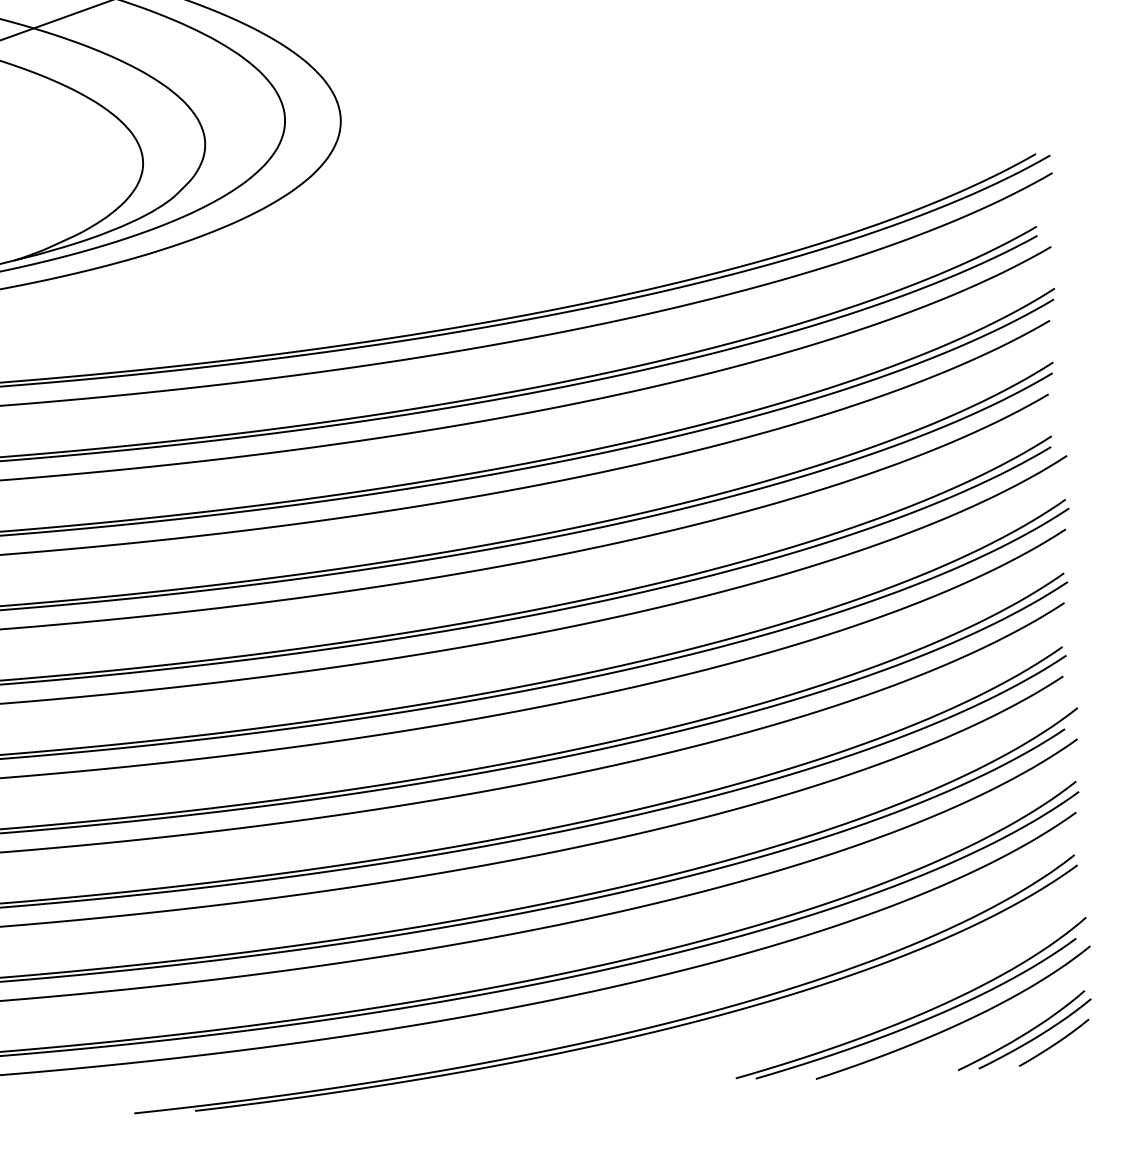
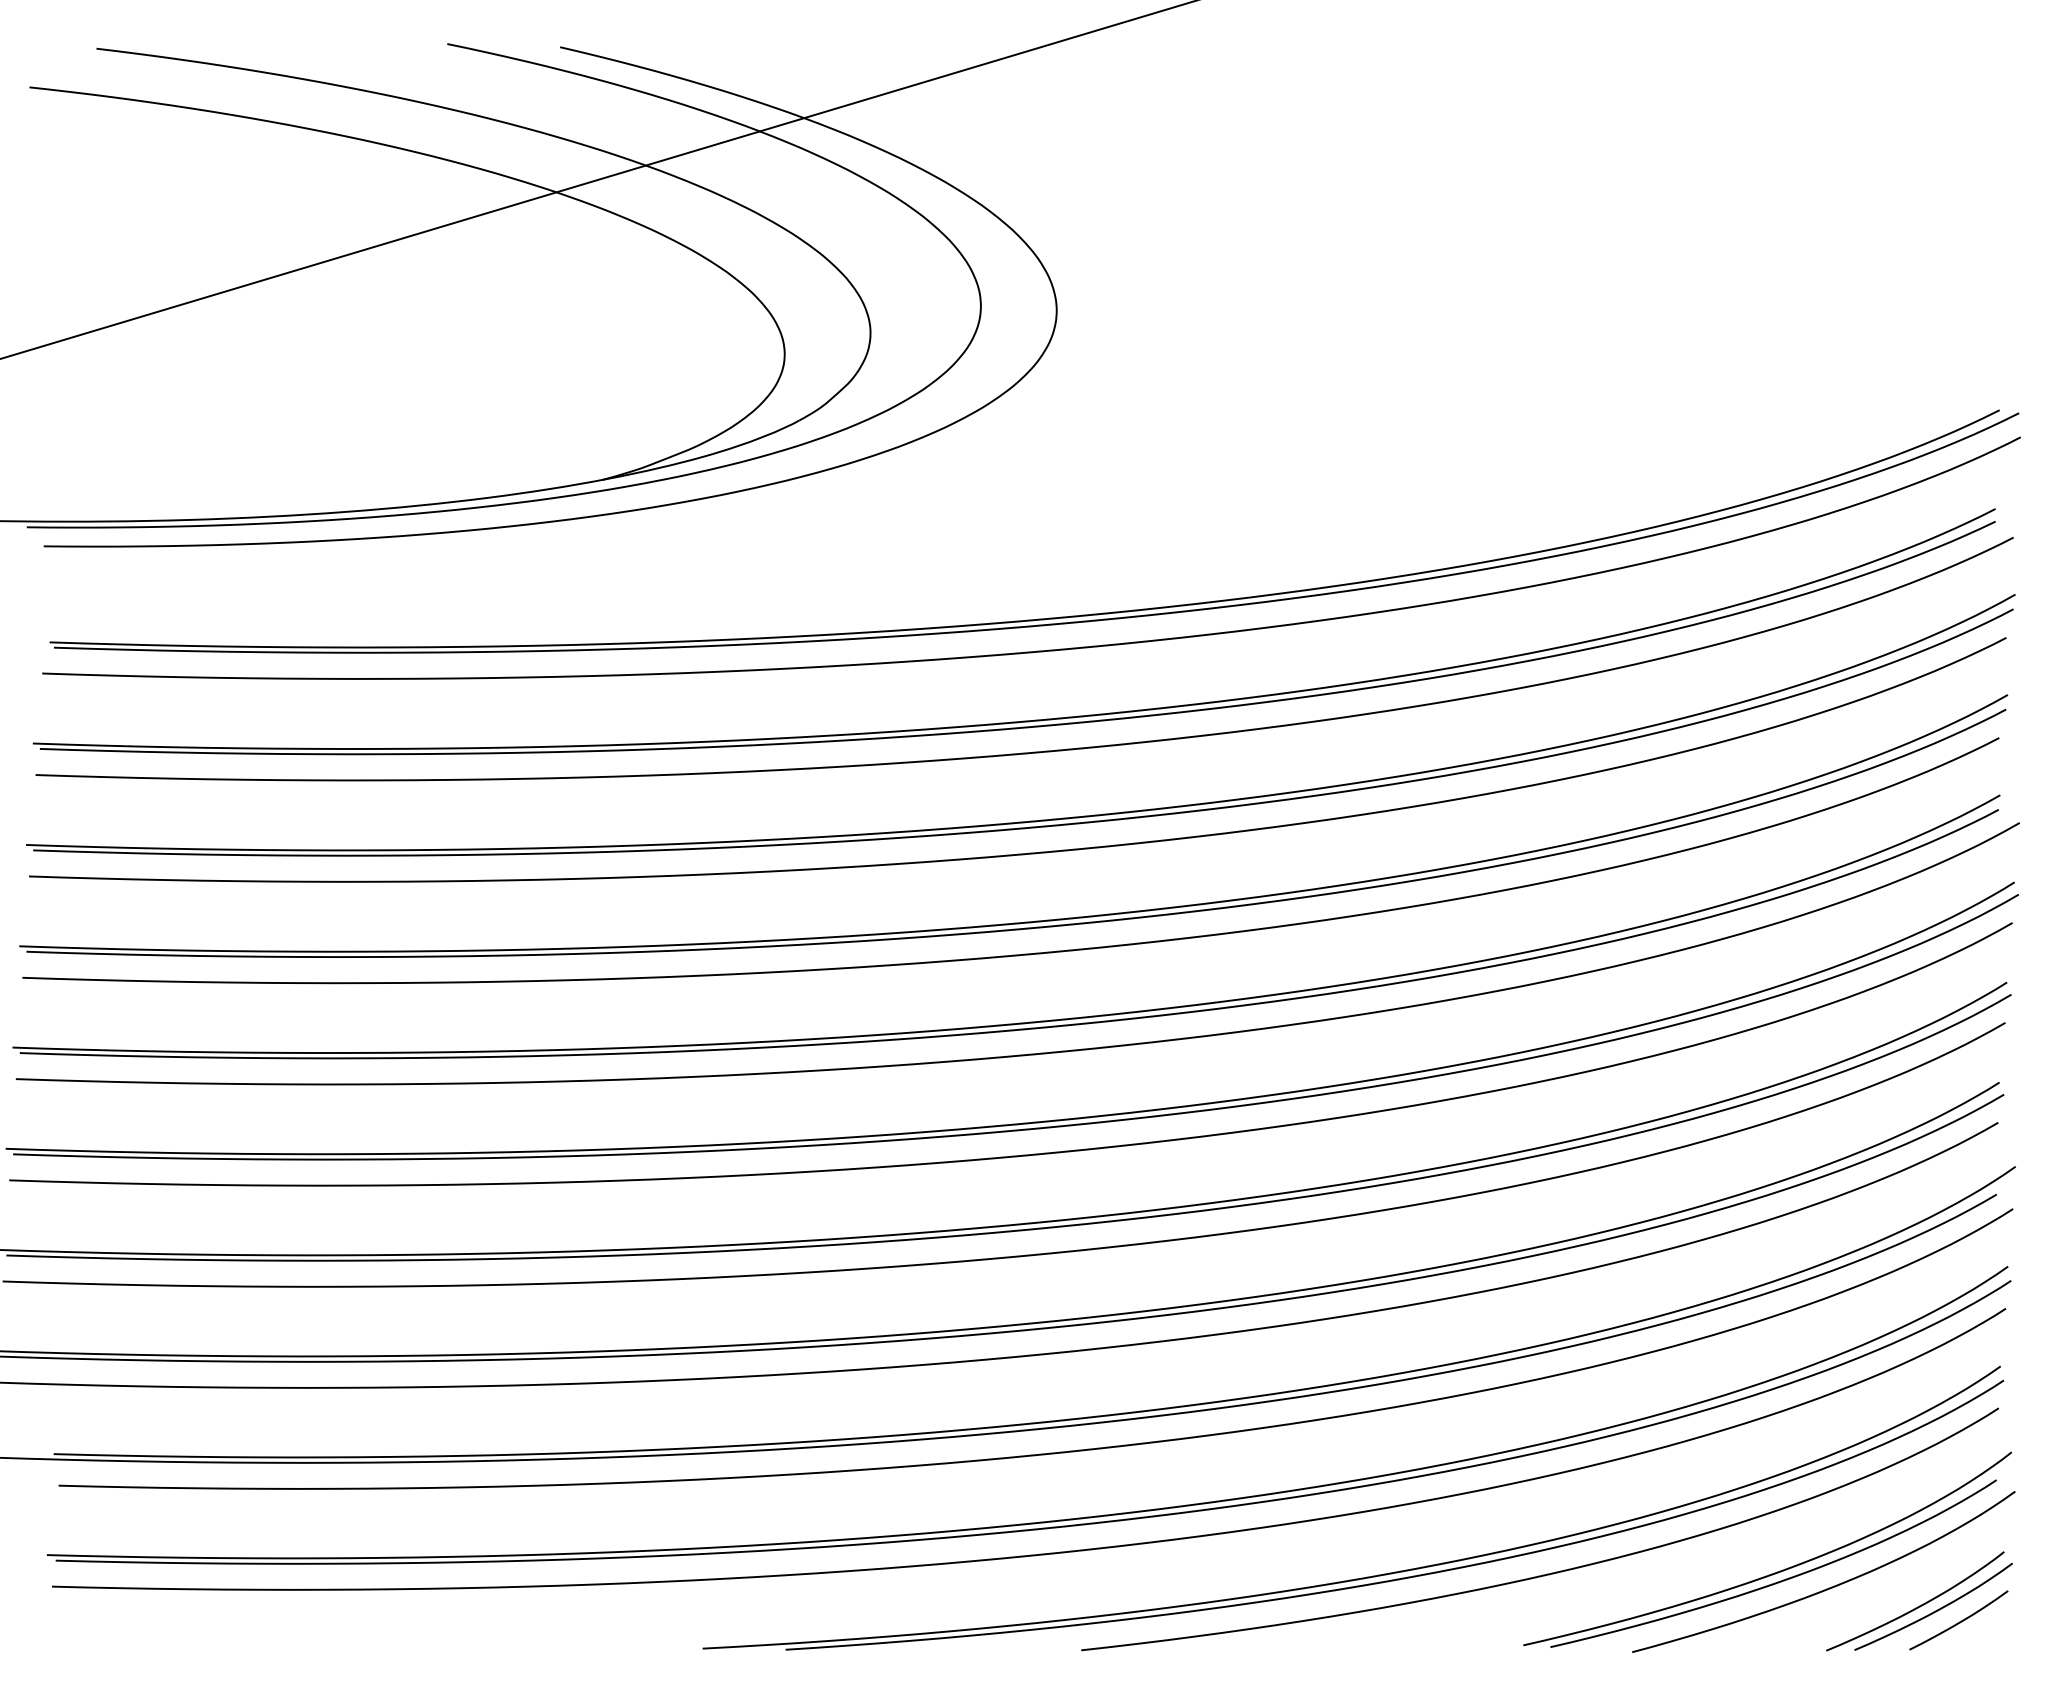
curve: (753, 1023) -> (1551, 1572), added

